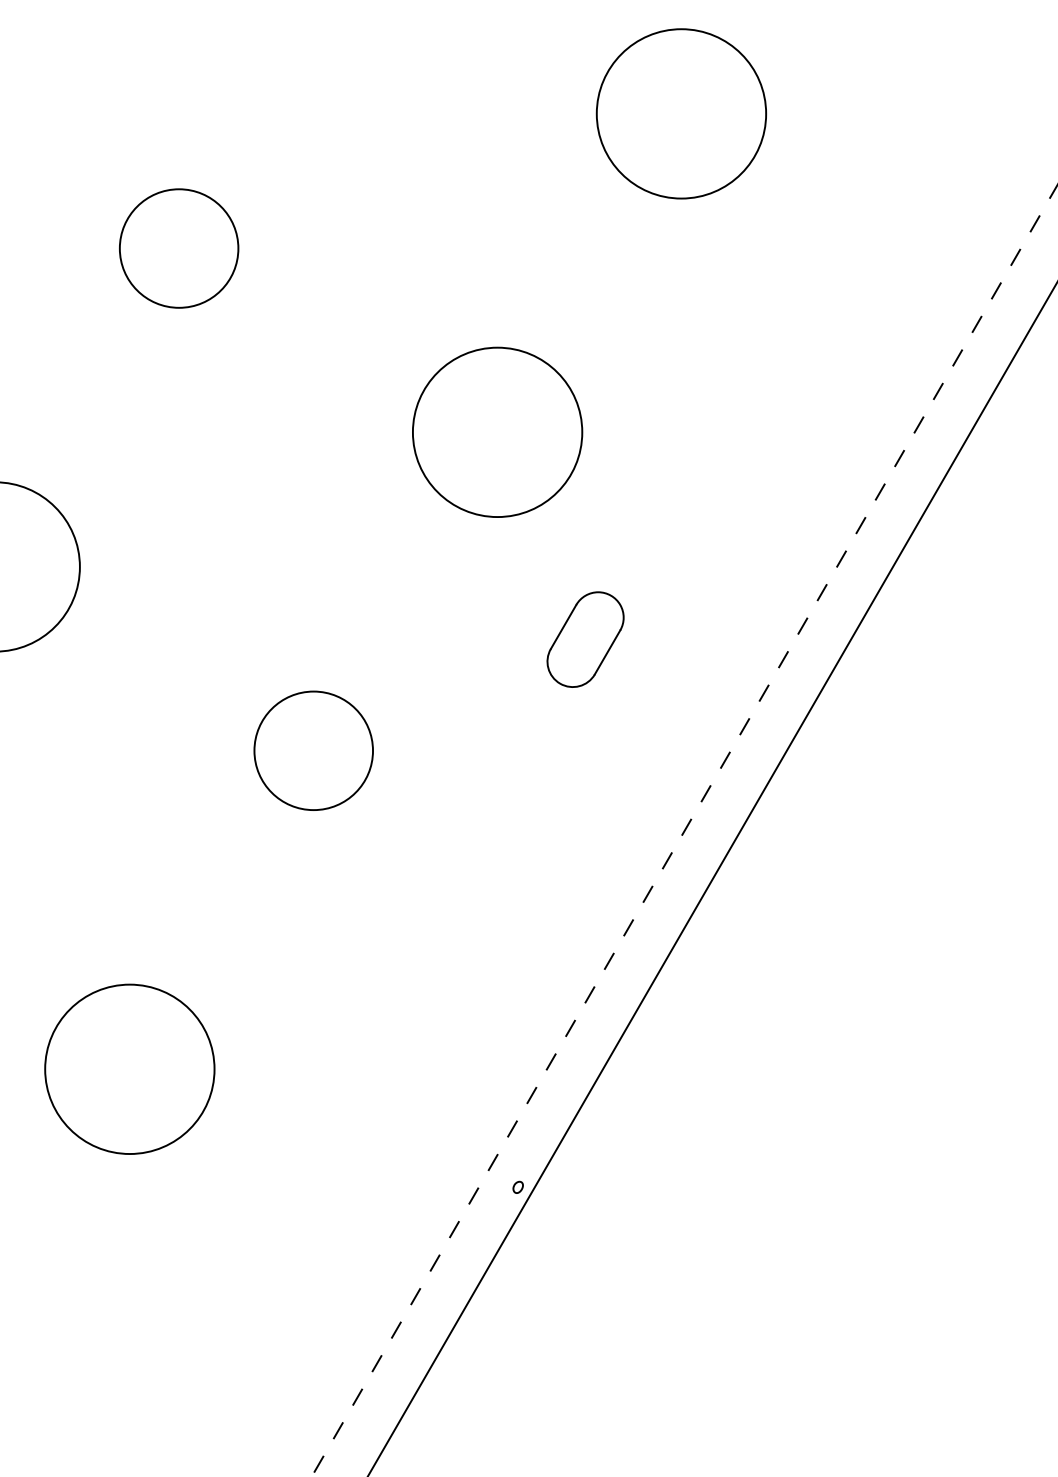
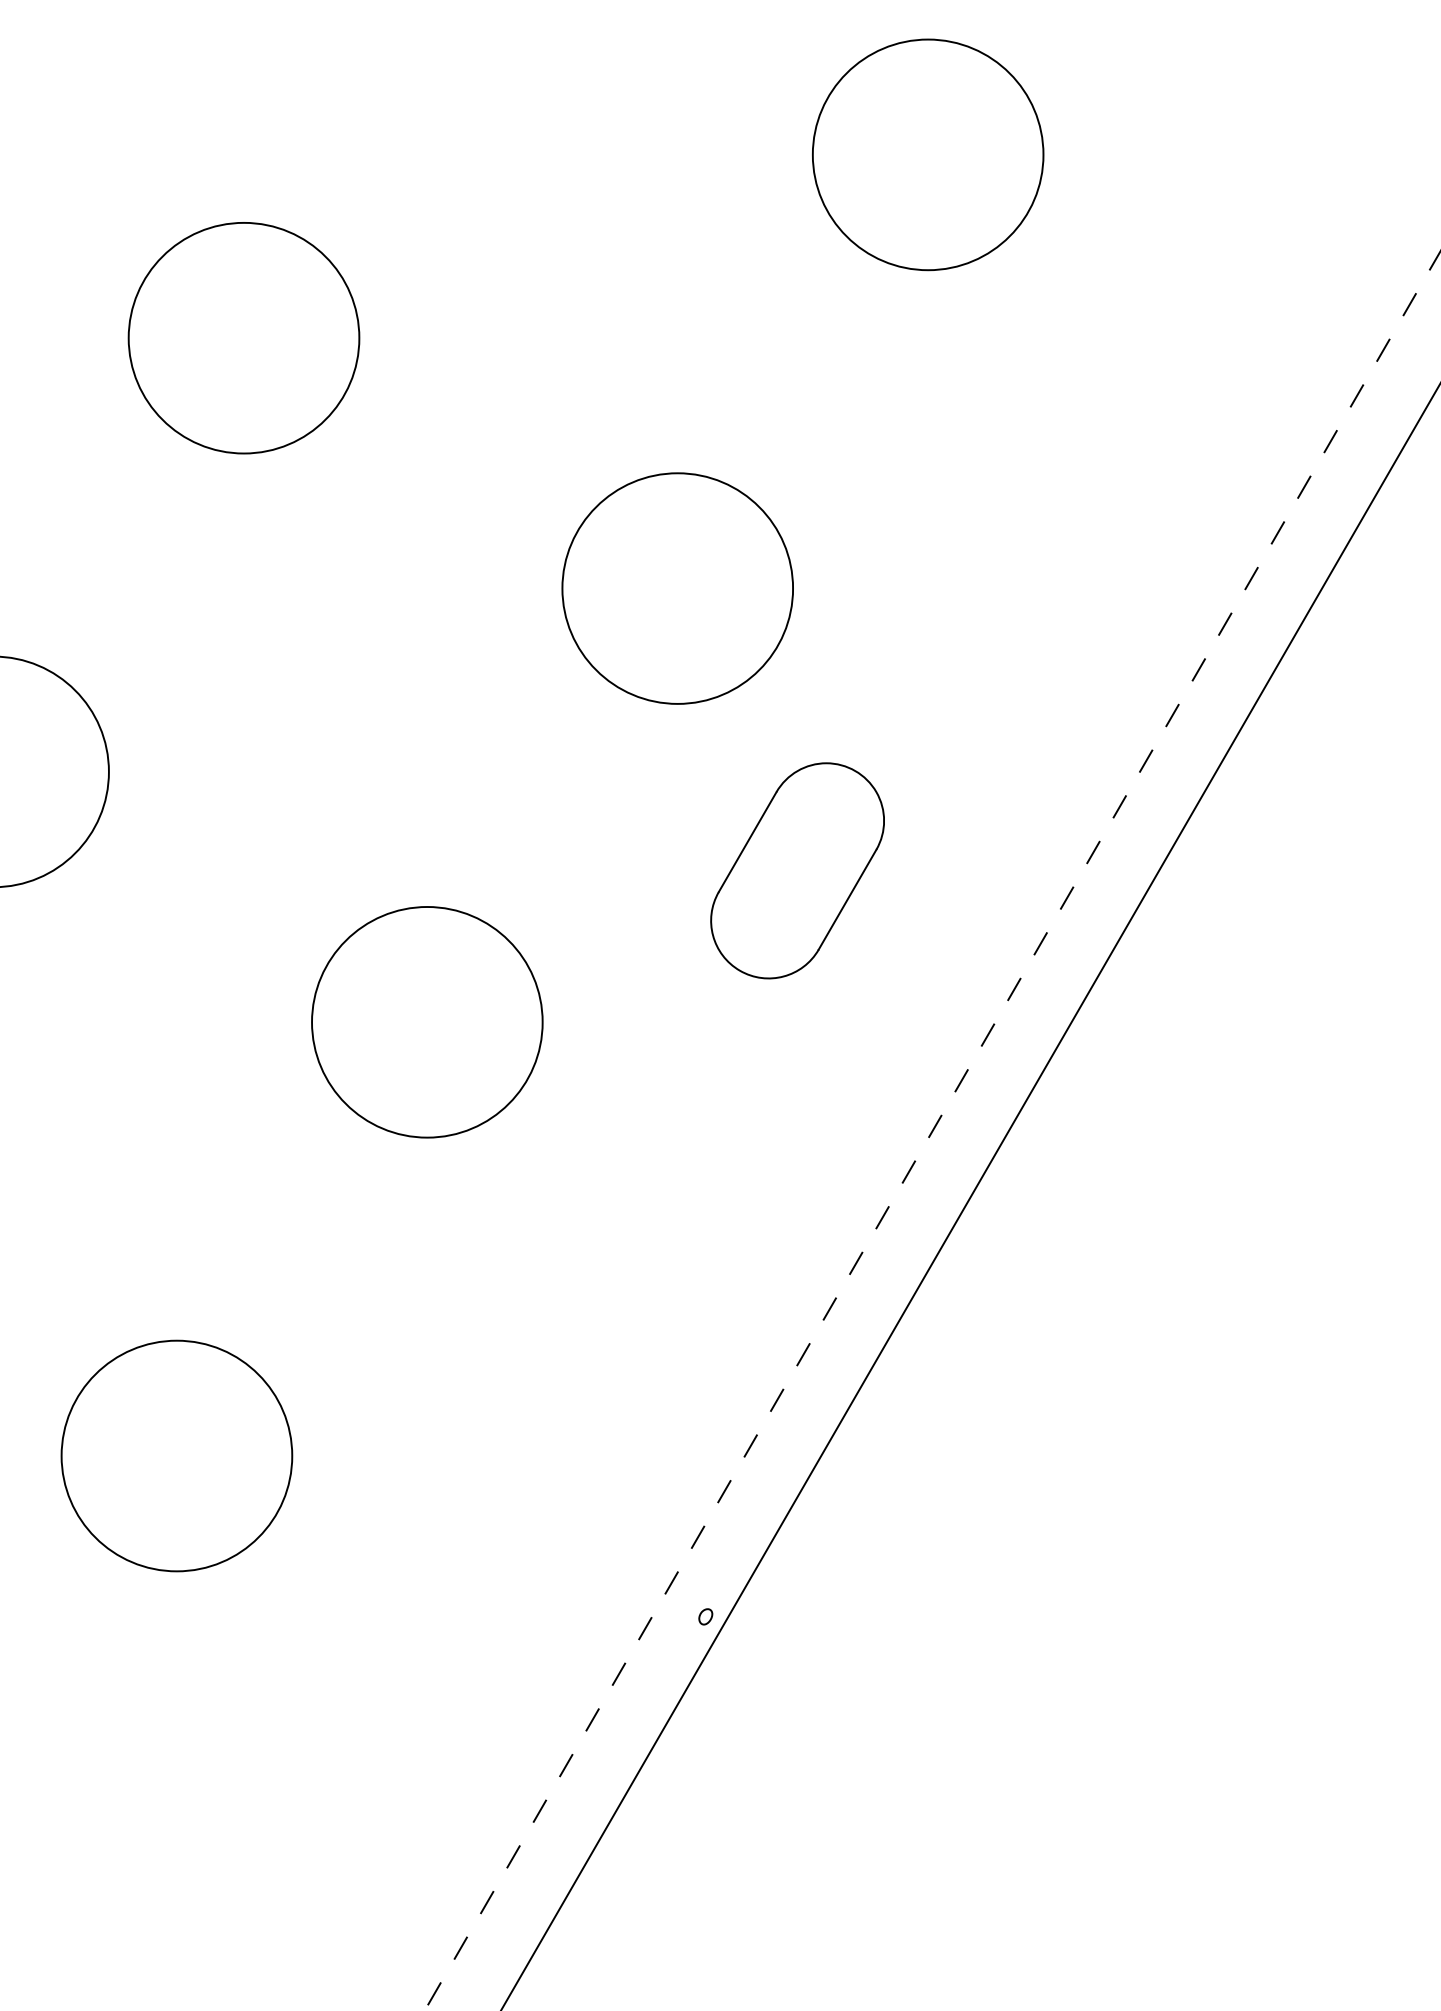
circle: (178, 248) -> (243, 338), size x1.43
part: (585, 639) -> (797, 870), size x1.67
circle: (313, 750) -> (427, 1022), size x1.43

